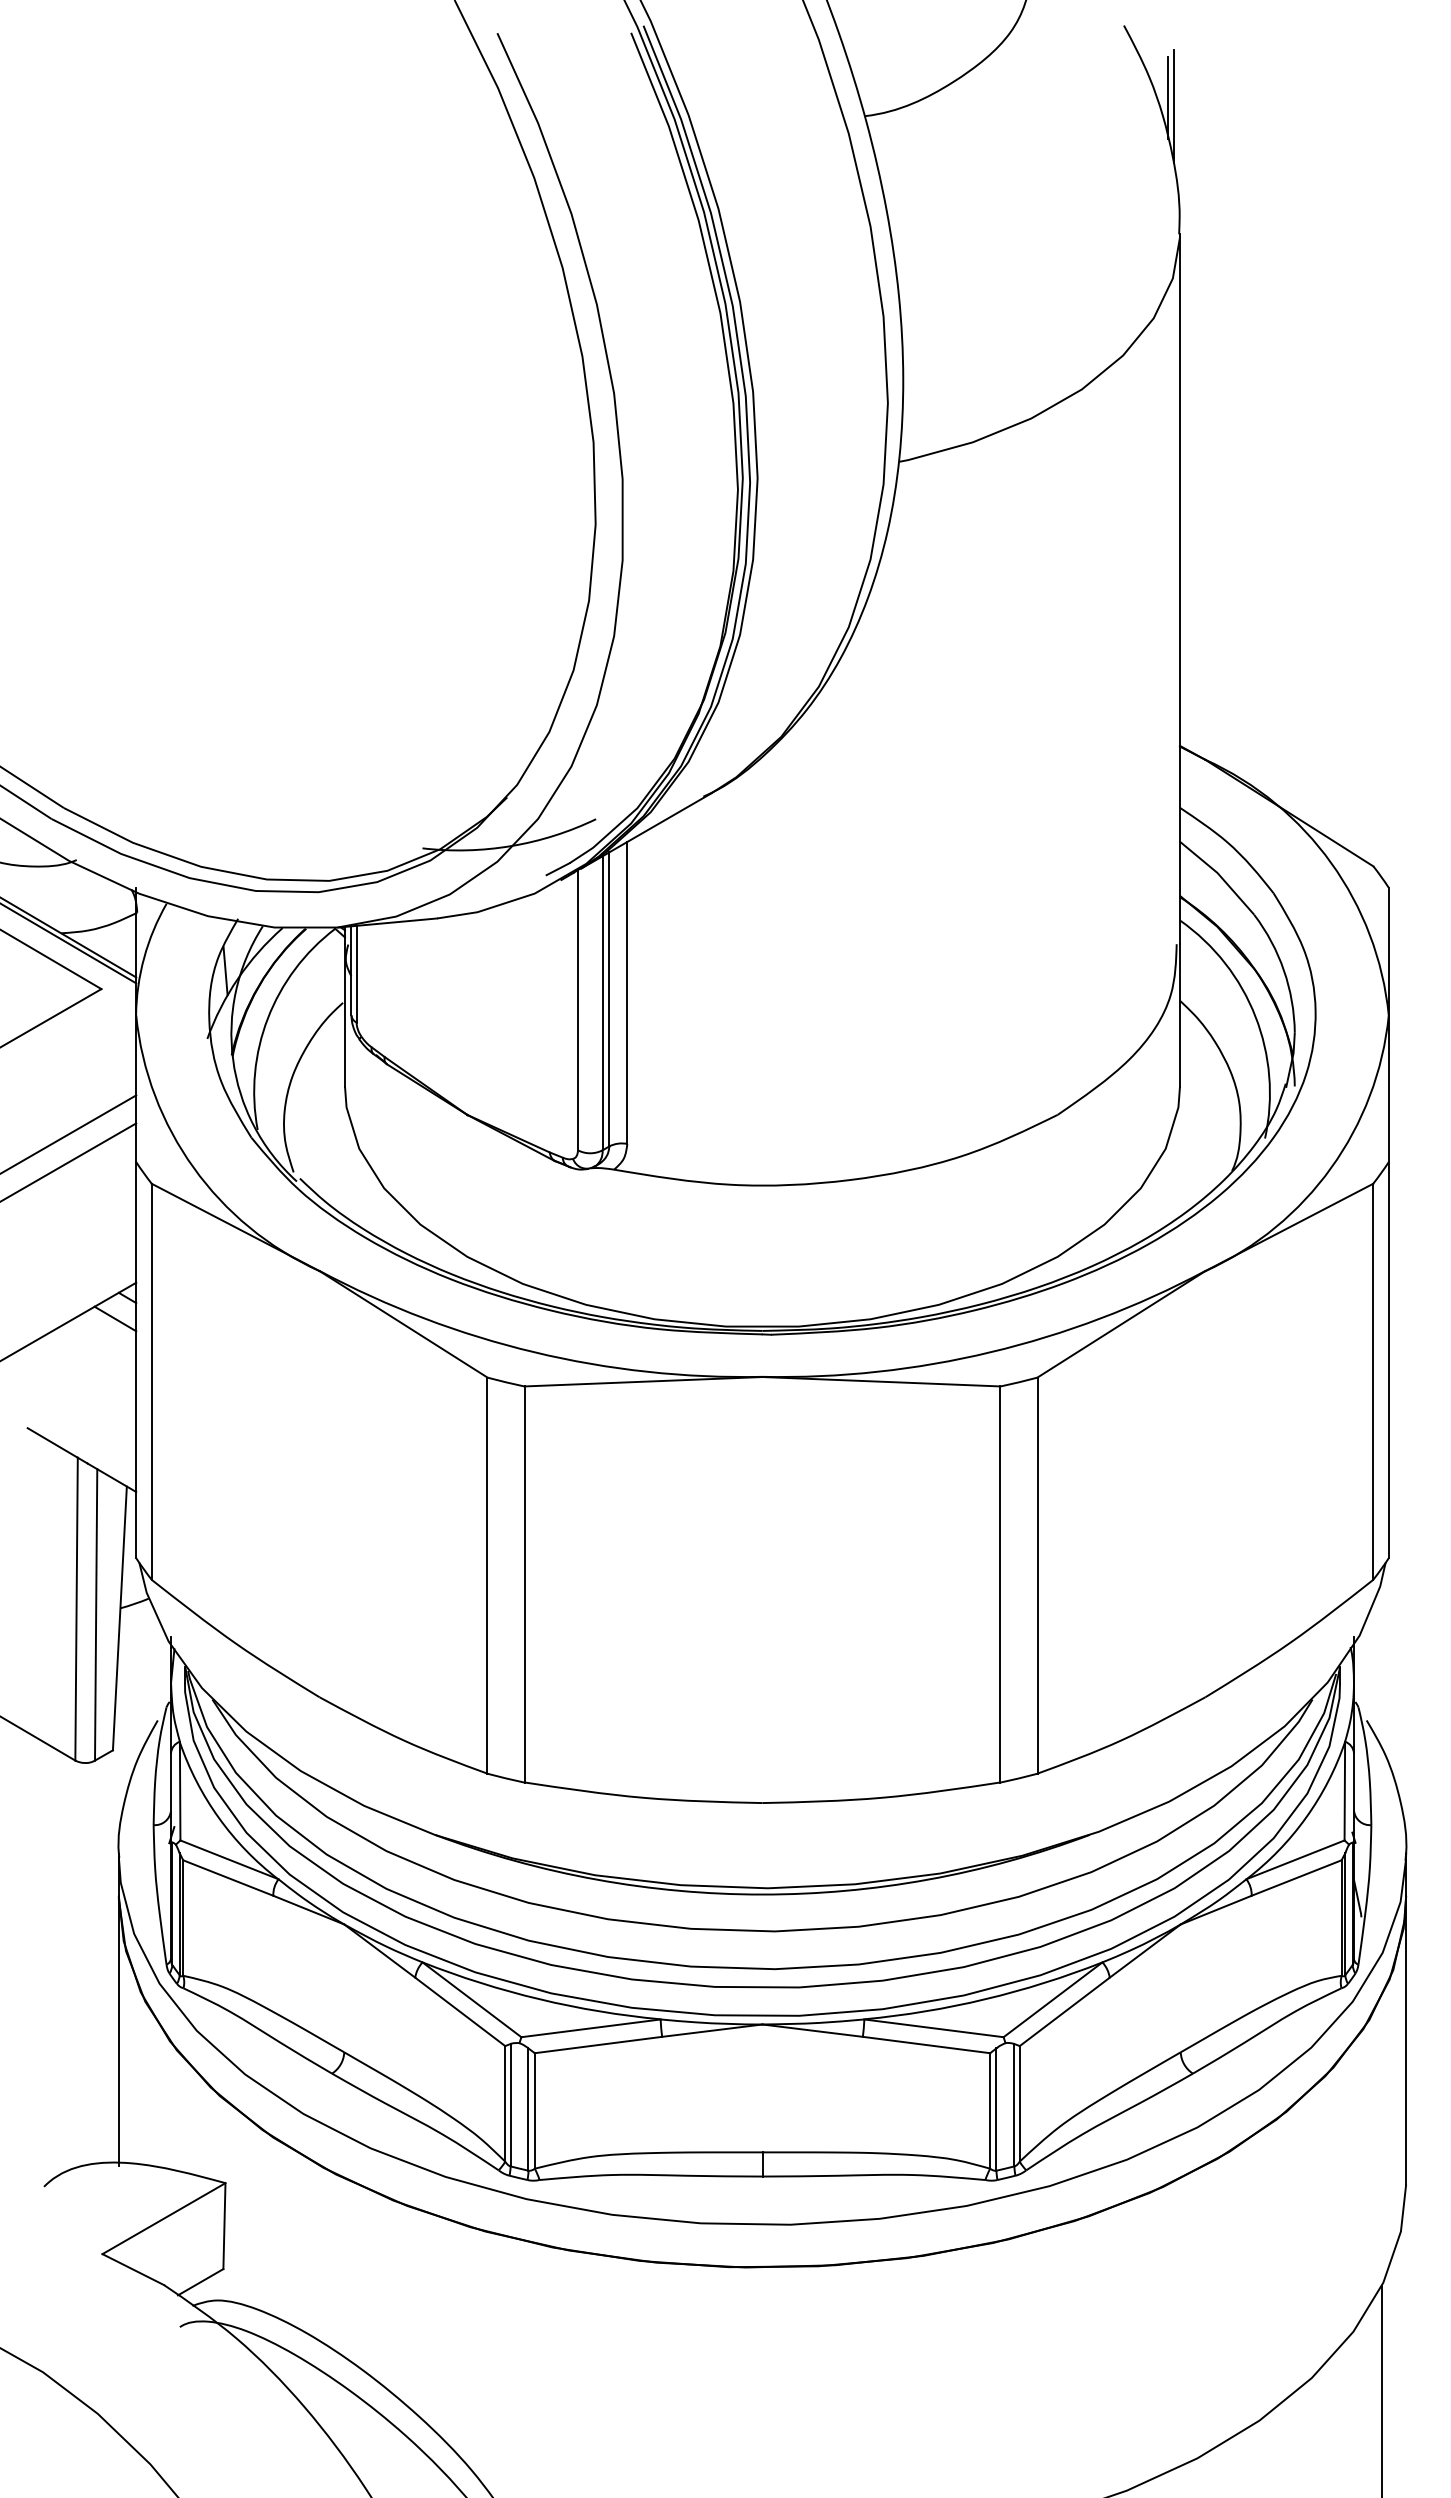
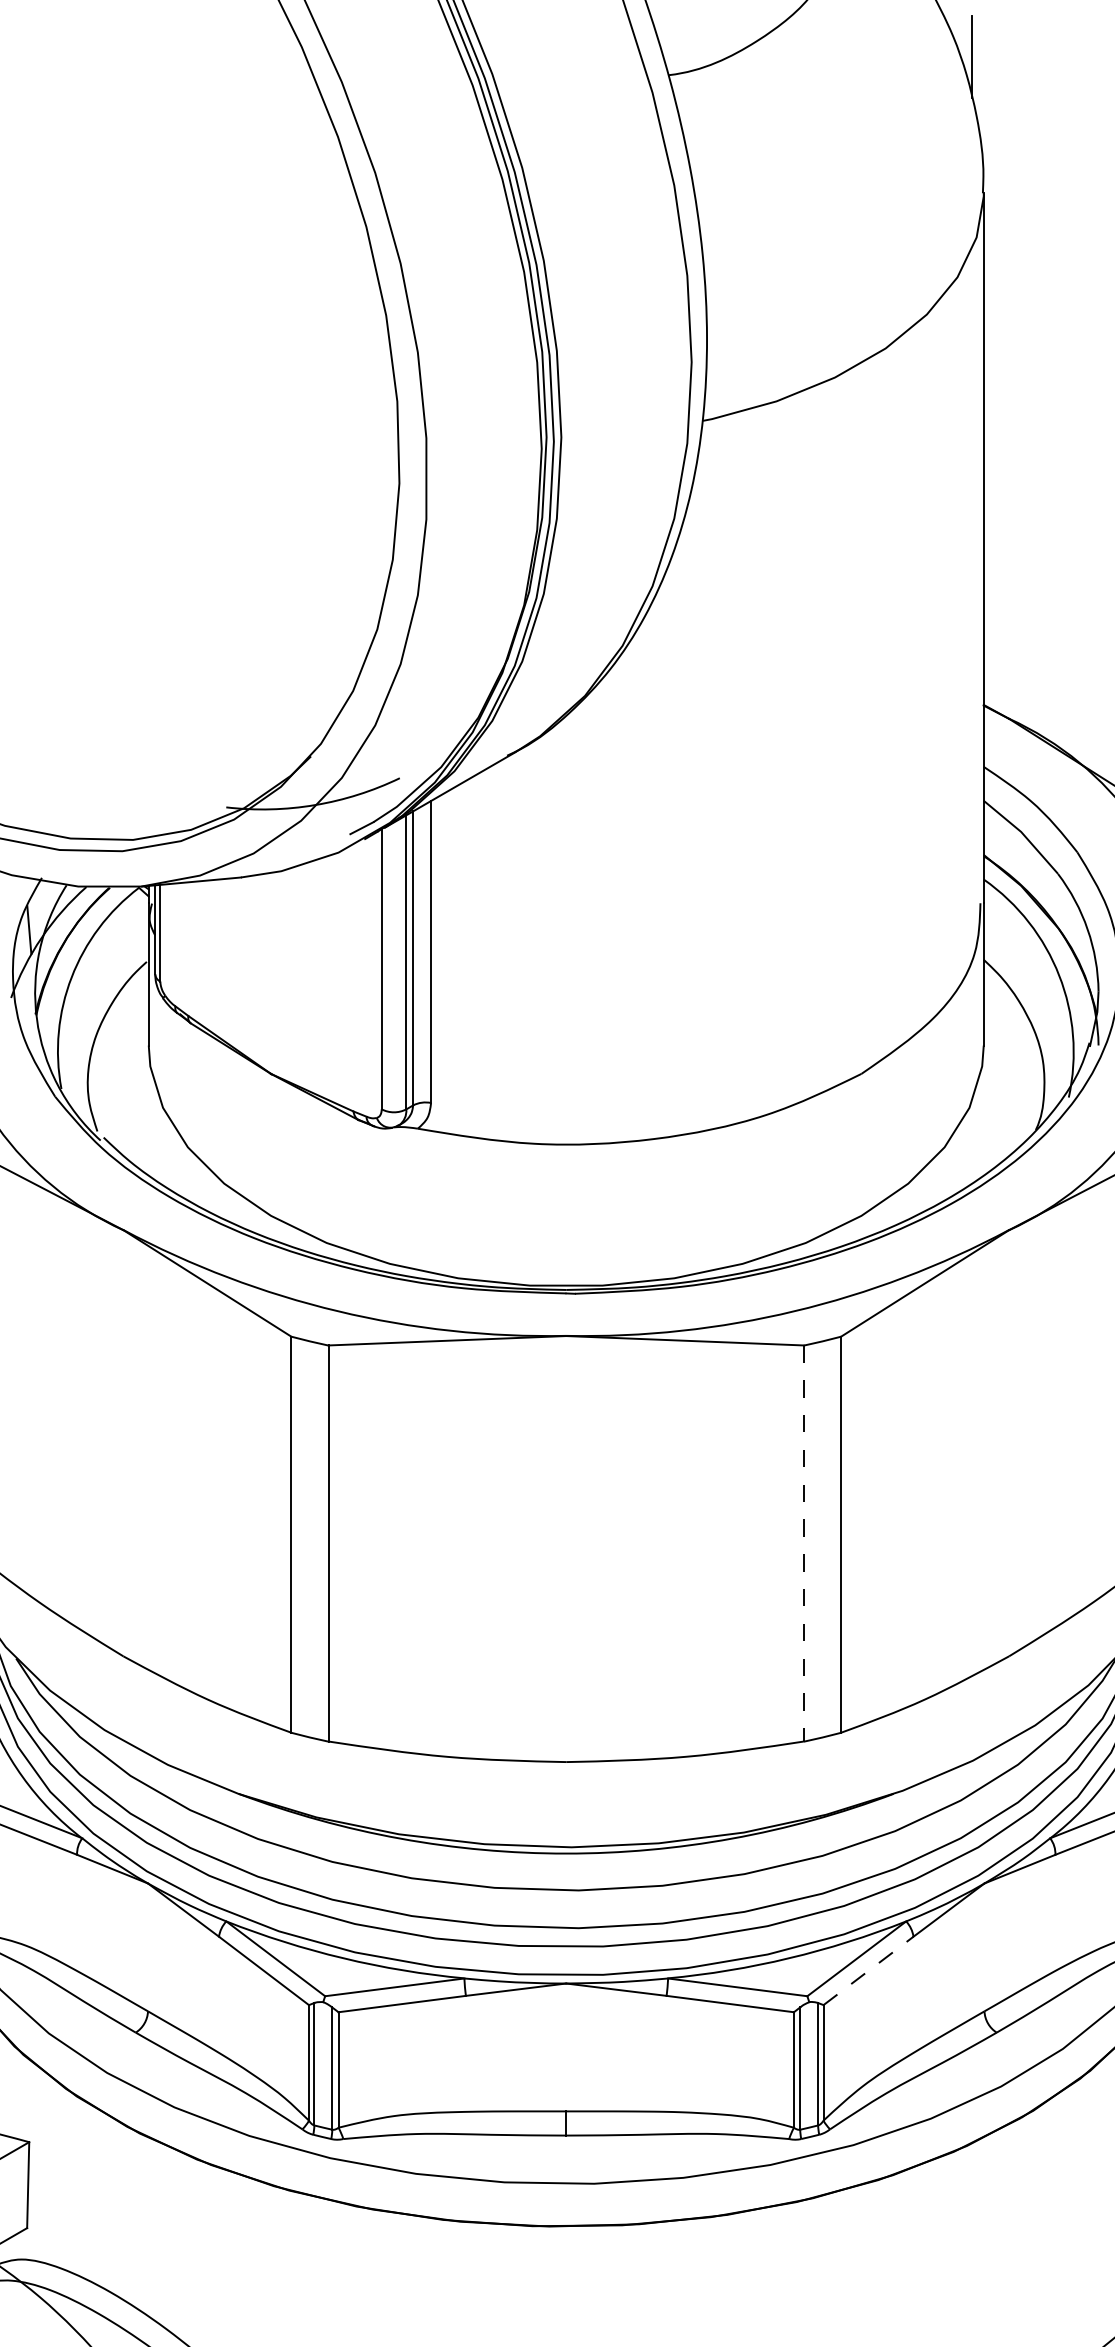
line: (1173, 105) -> (977, 64), removed
line: (999, 1584) -> (803, 1543), solid -> dashed
line: (1065, 2011) -> (869, 1970), solid -> dashed

